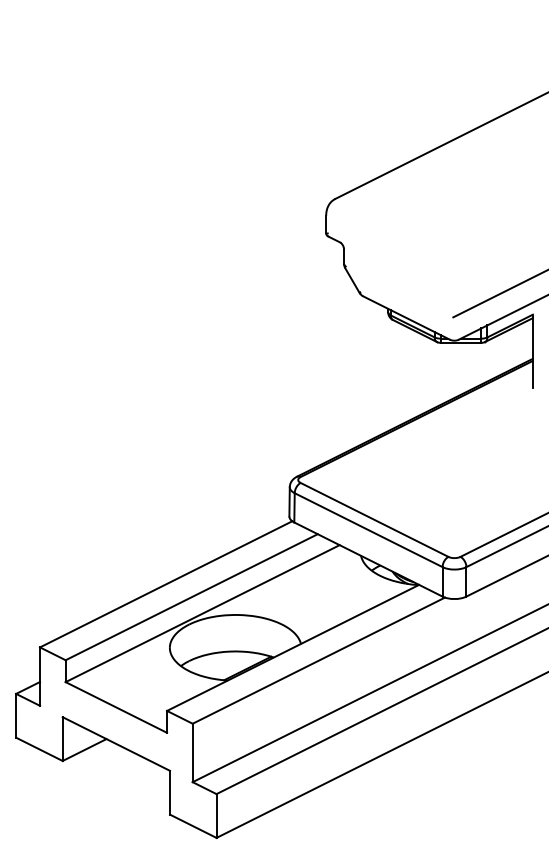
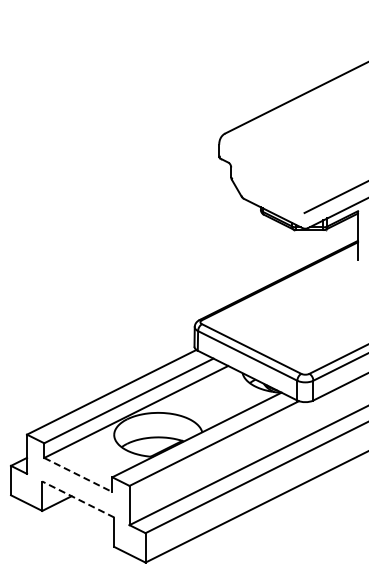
line: (116, 708) -> (78, 475), solid -> dashed
line: (115, 743) -> (77, 499), solid -> dashed

